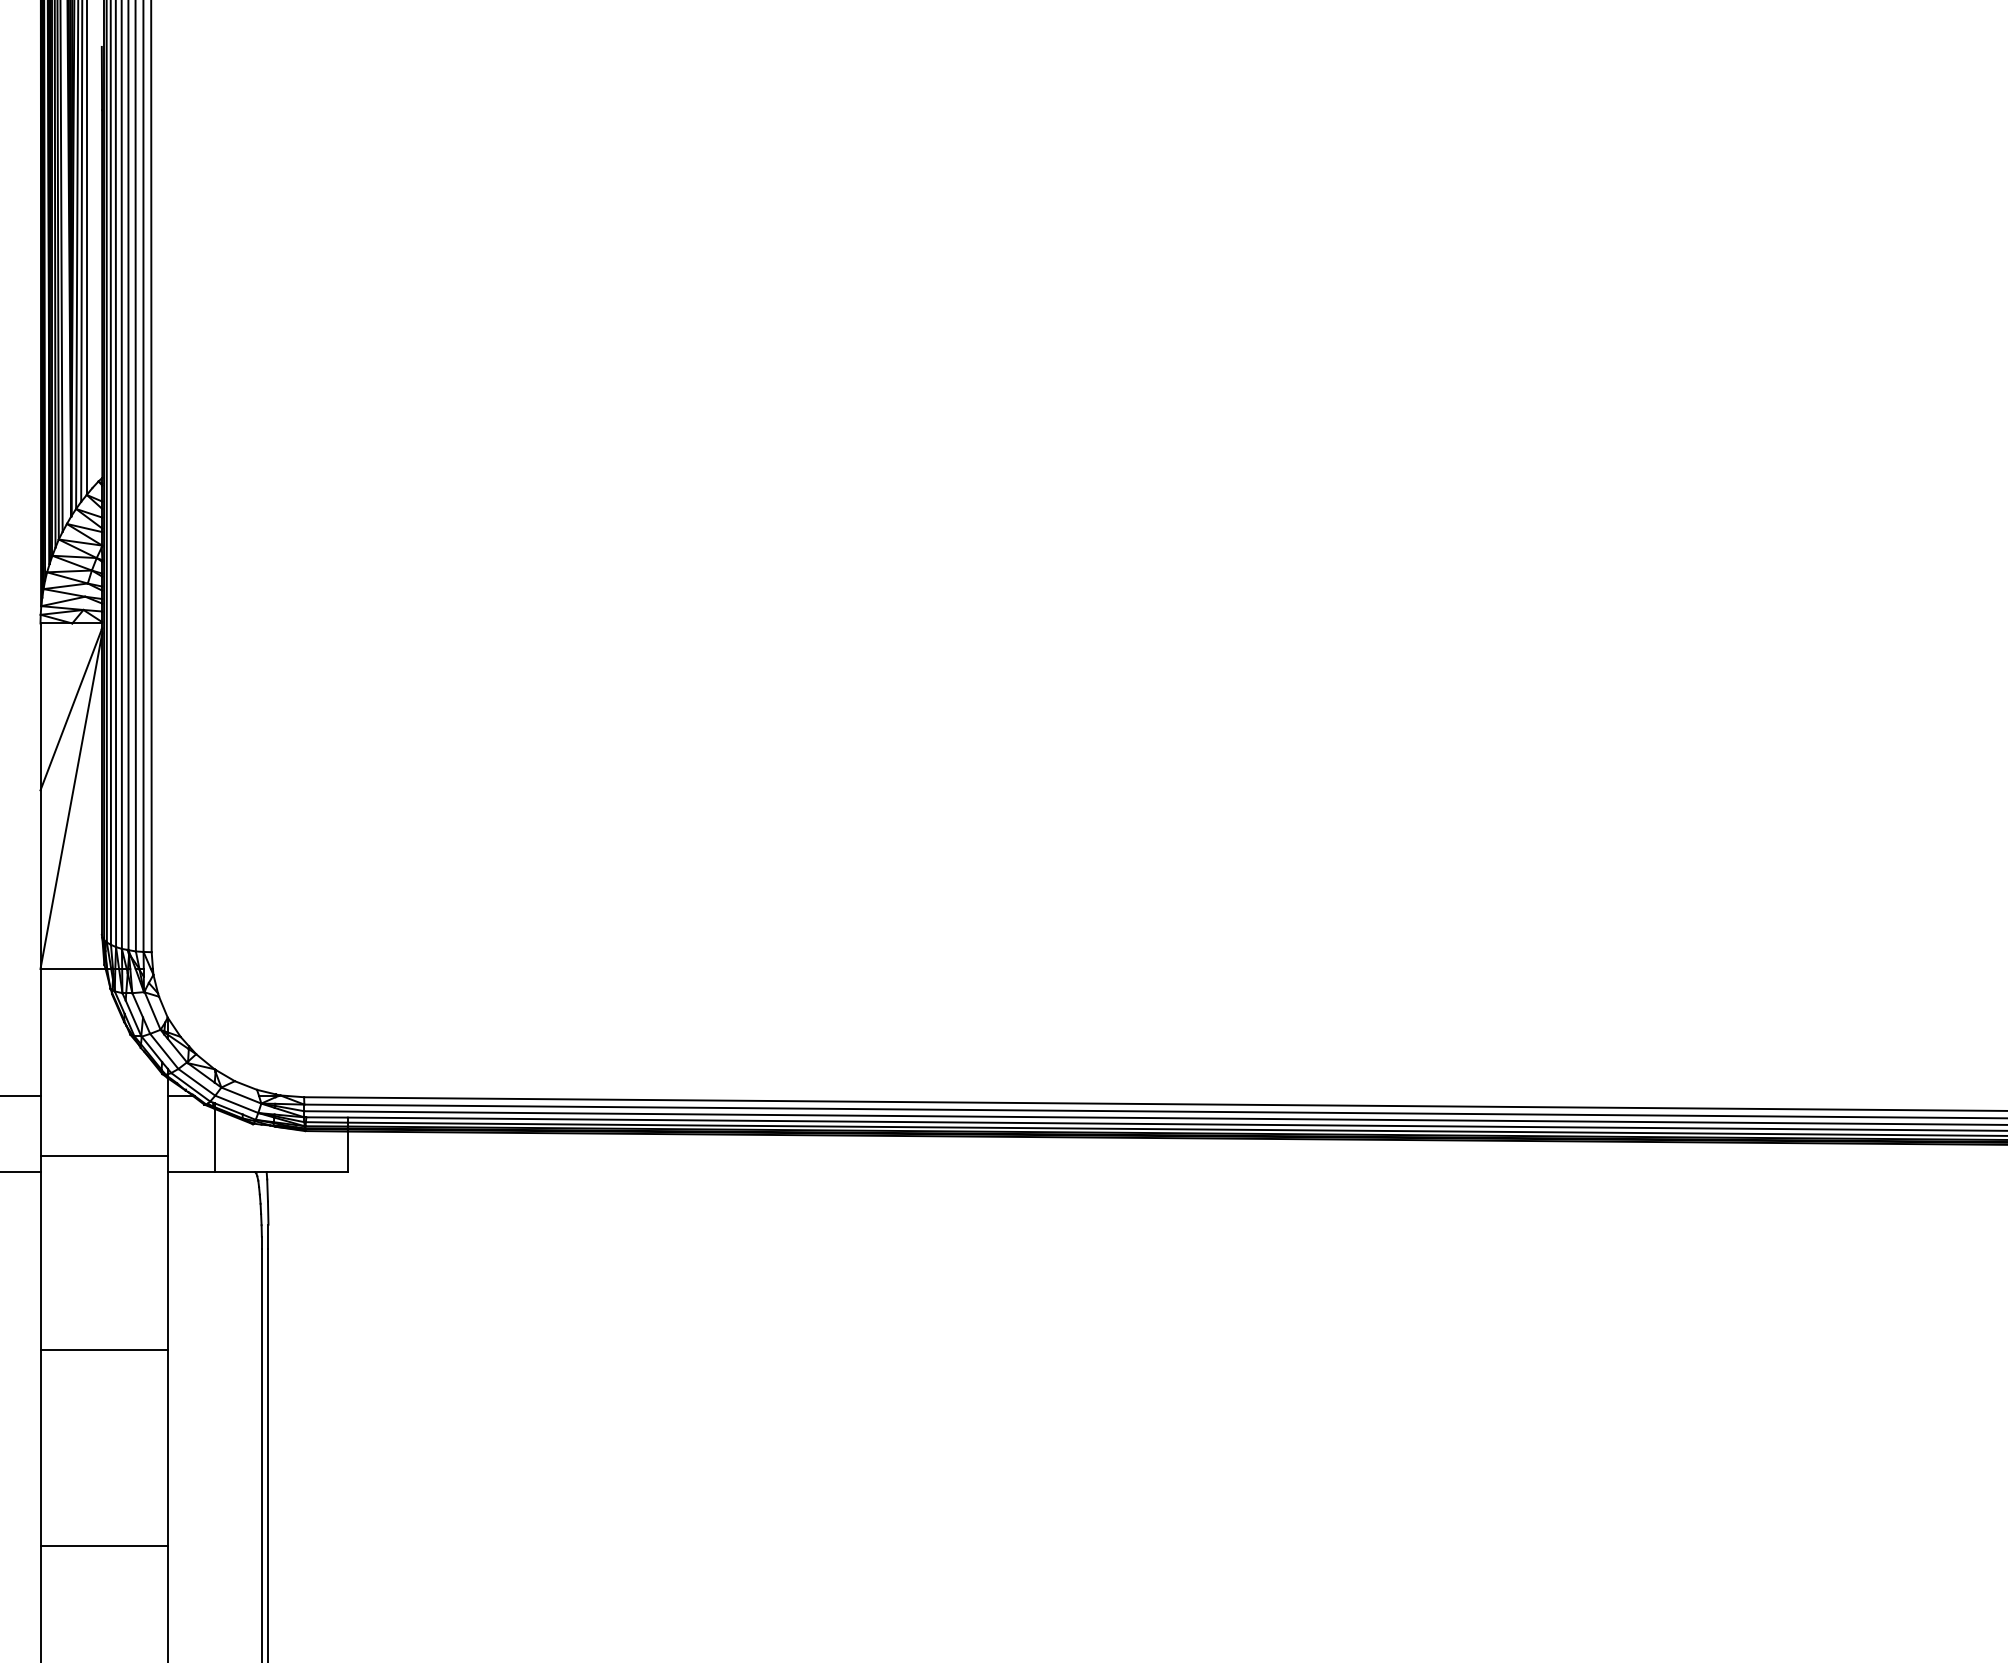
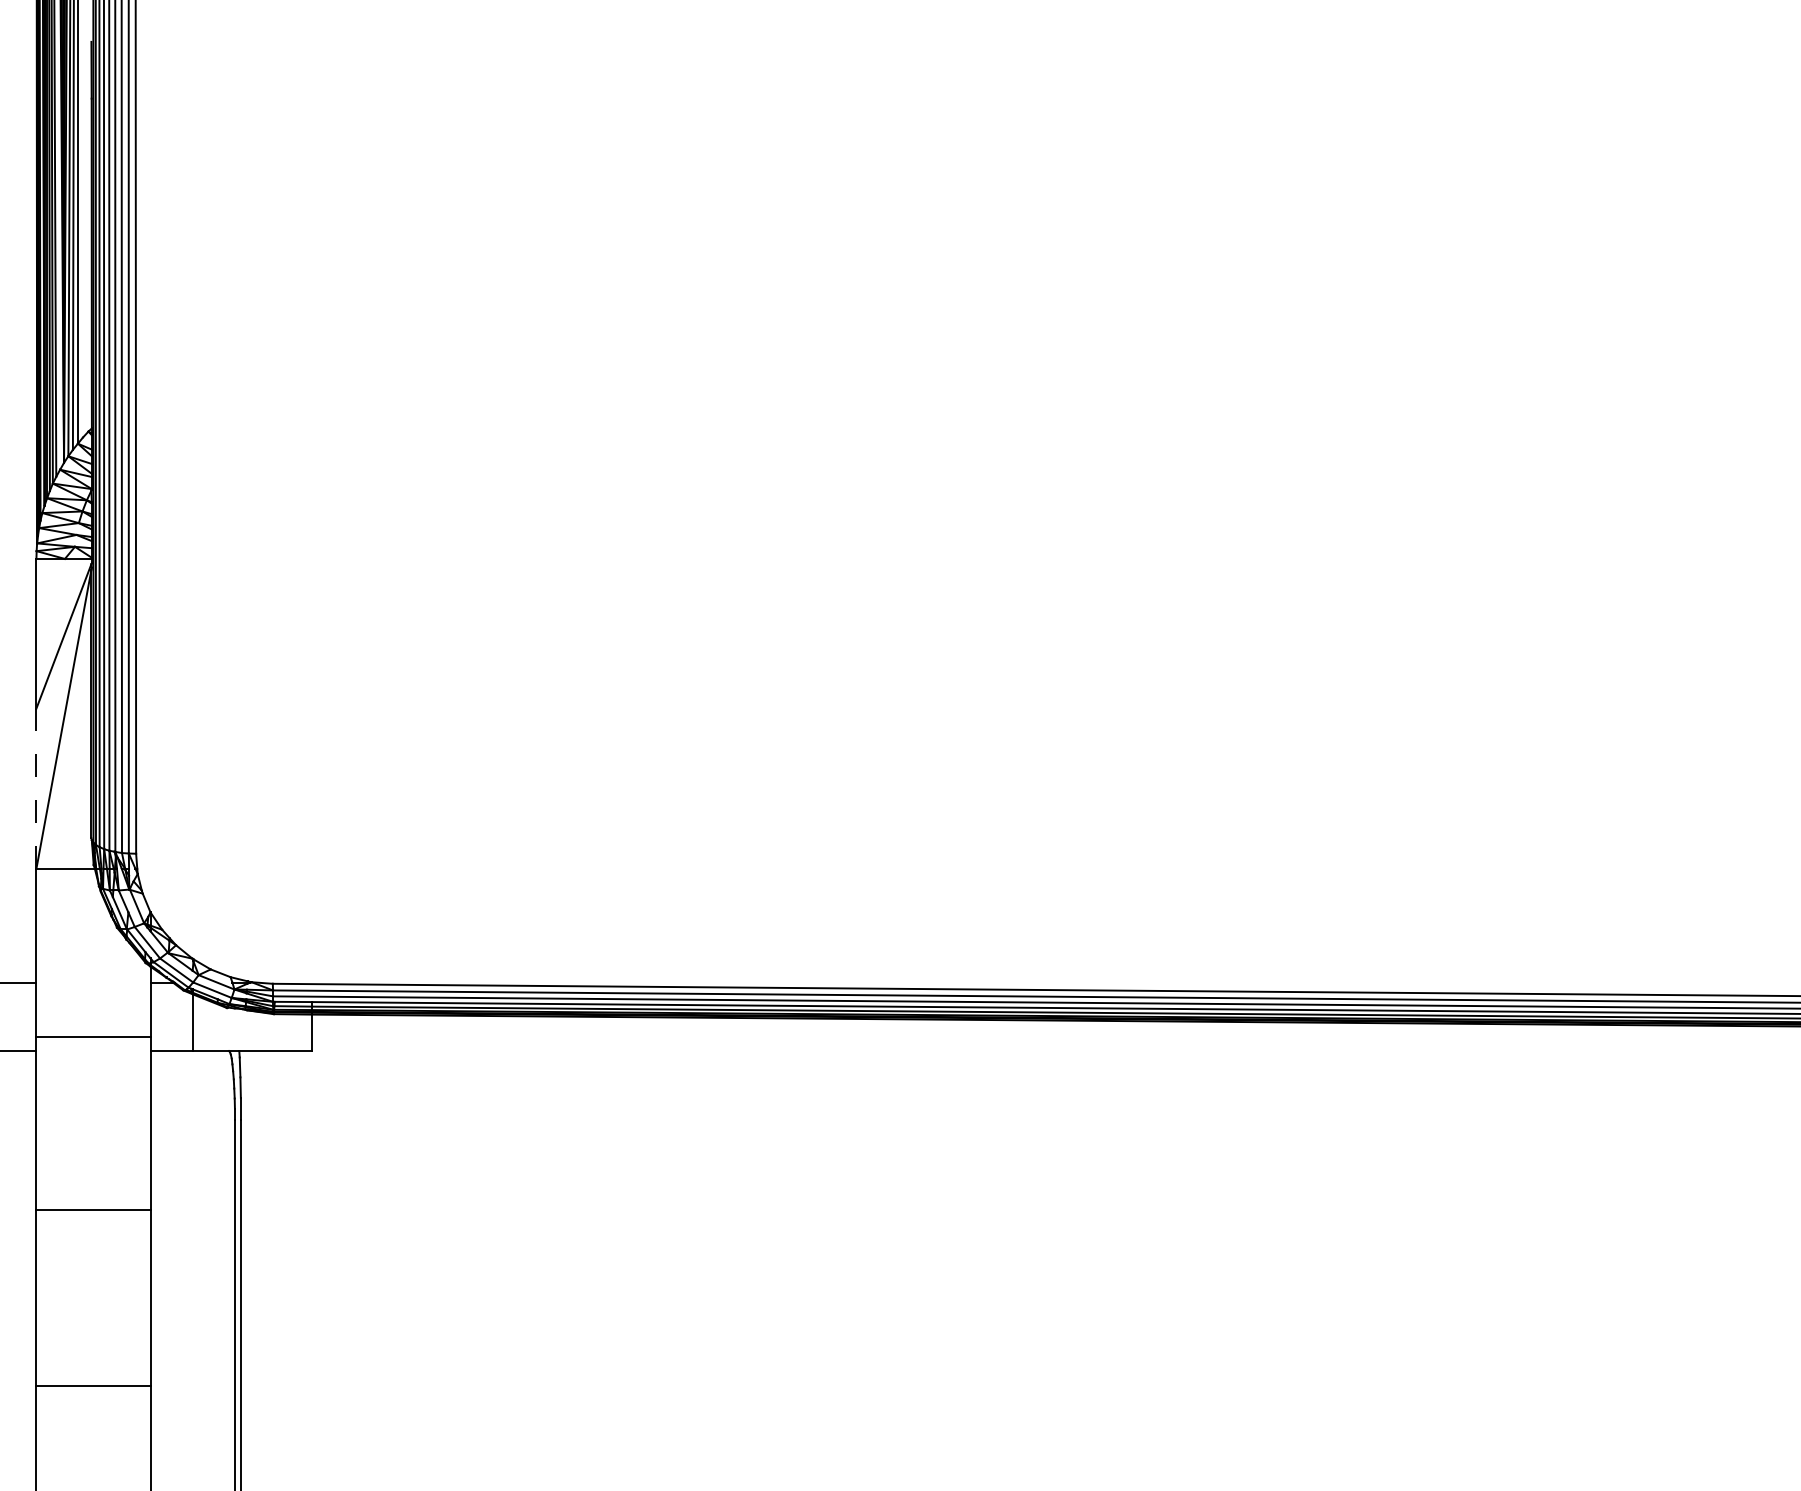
line: (40, 880) -> (36, 789), solid -> dashed

